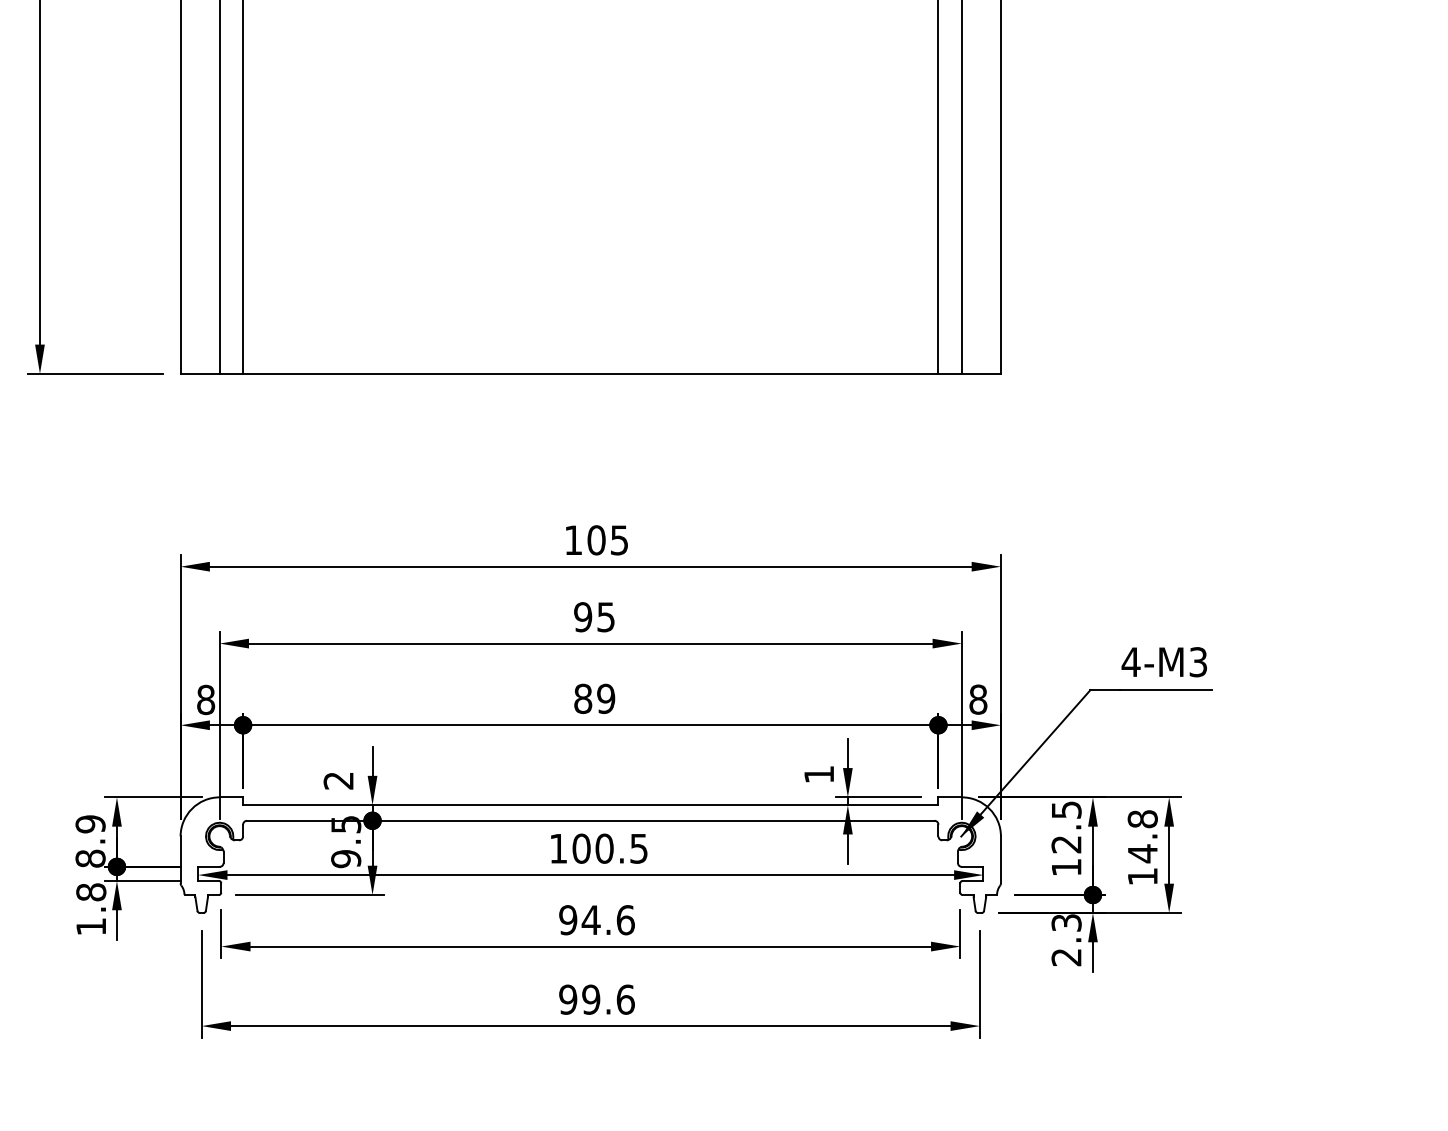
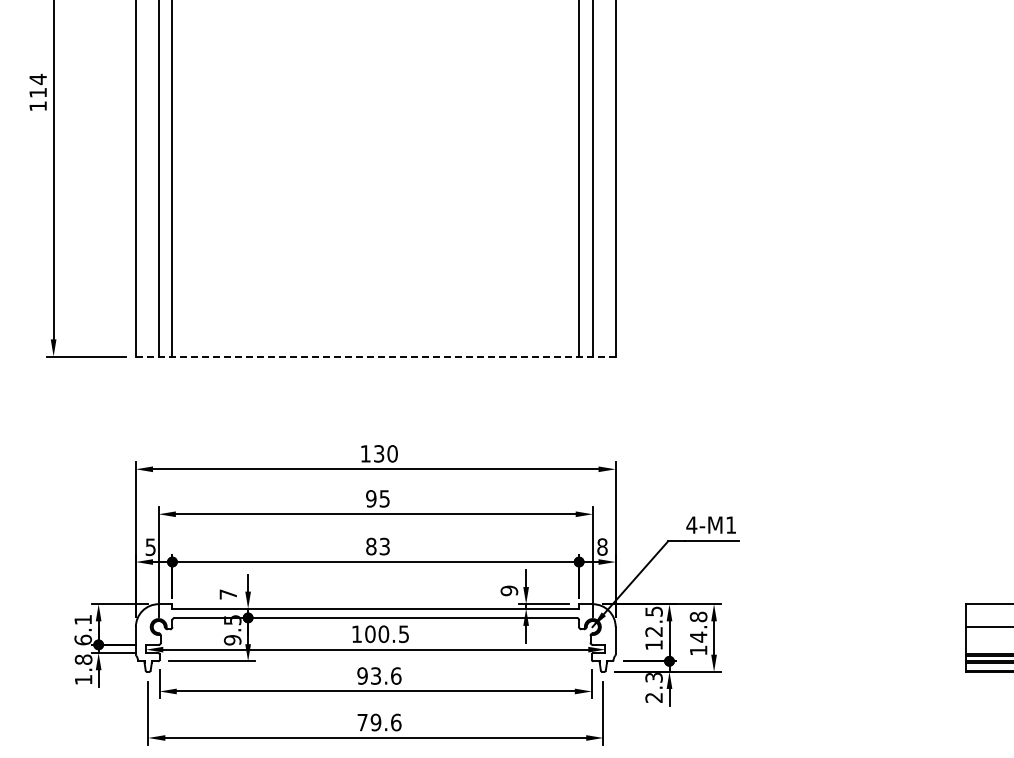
line: (590, 373) -> (375, 356), solid -> dashed
text: (607, 539) -> (385, 453), 105 -> 130
text: (1198, 661) -> (731, 524), 4-M3 -> 4-M1
text: (205, 698) -> (150, 546), 8 -> 5
text: (605, 698) -> (384, 546), 89 -> 83
text: (819, 773) -> (509, 590), 1 -> 9
text: (337, 780) -> (227, 594), 2 -> 7
text: (91, 840) -> (83, 629), 8.9 -> 6.1
text: (590, 919) -> (375, 675), 94.6 -> 93.6
text: (568, 999) -> (362, 722), 99.6 -> 79.6

